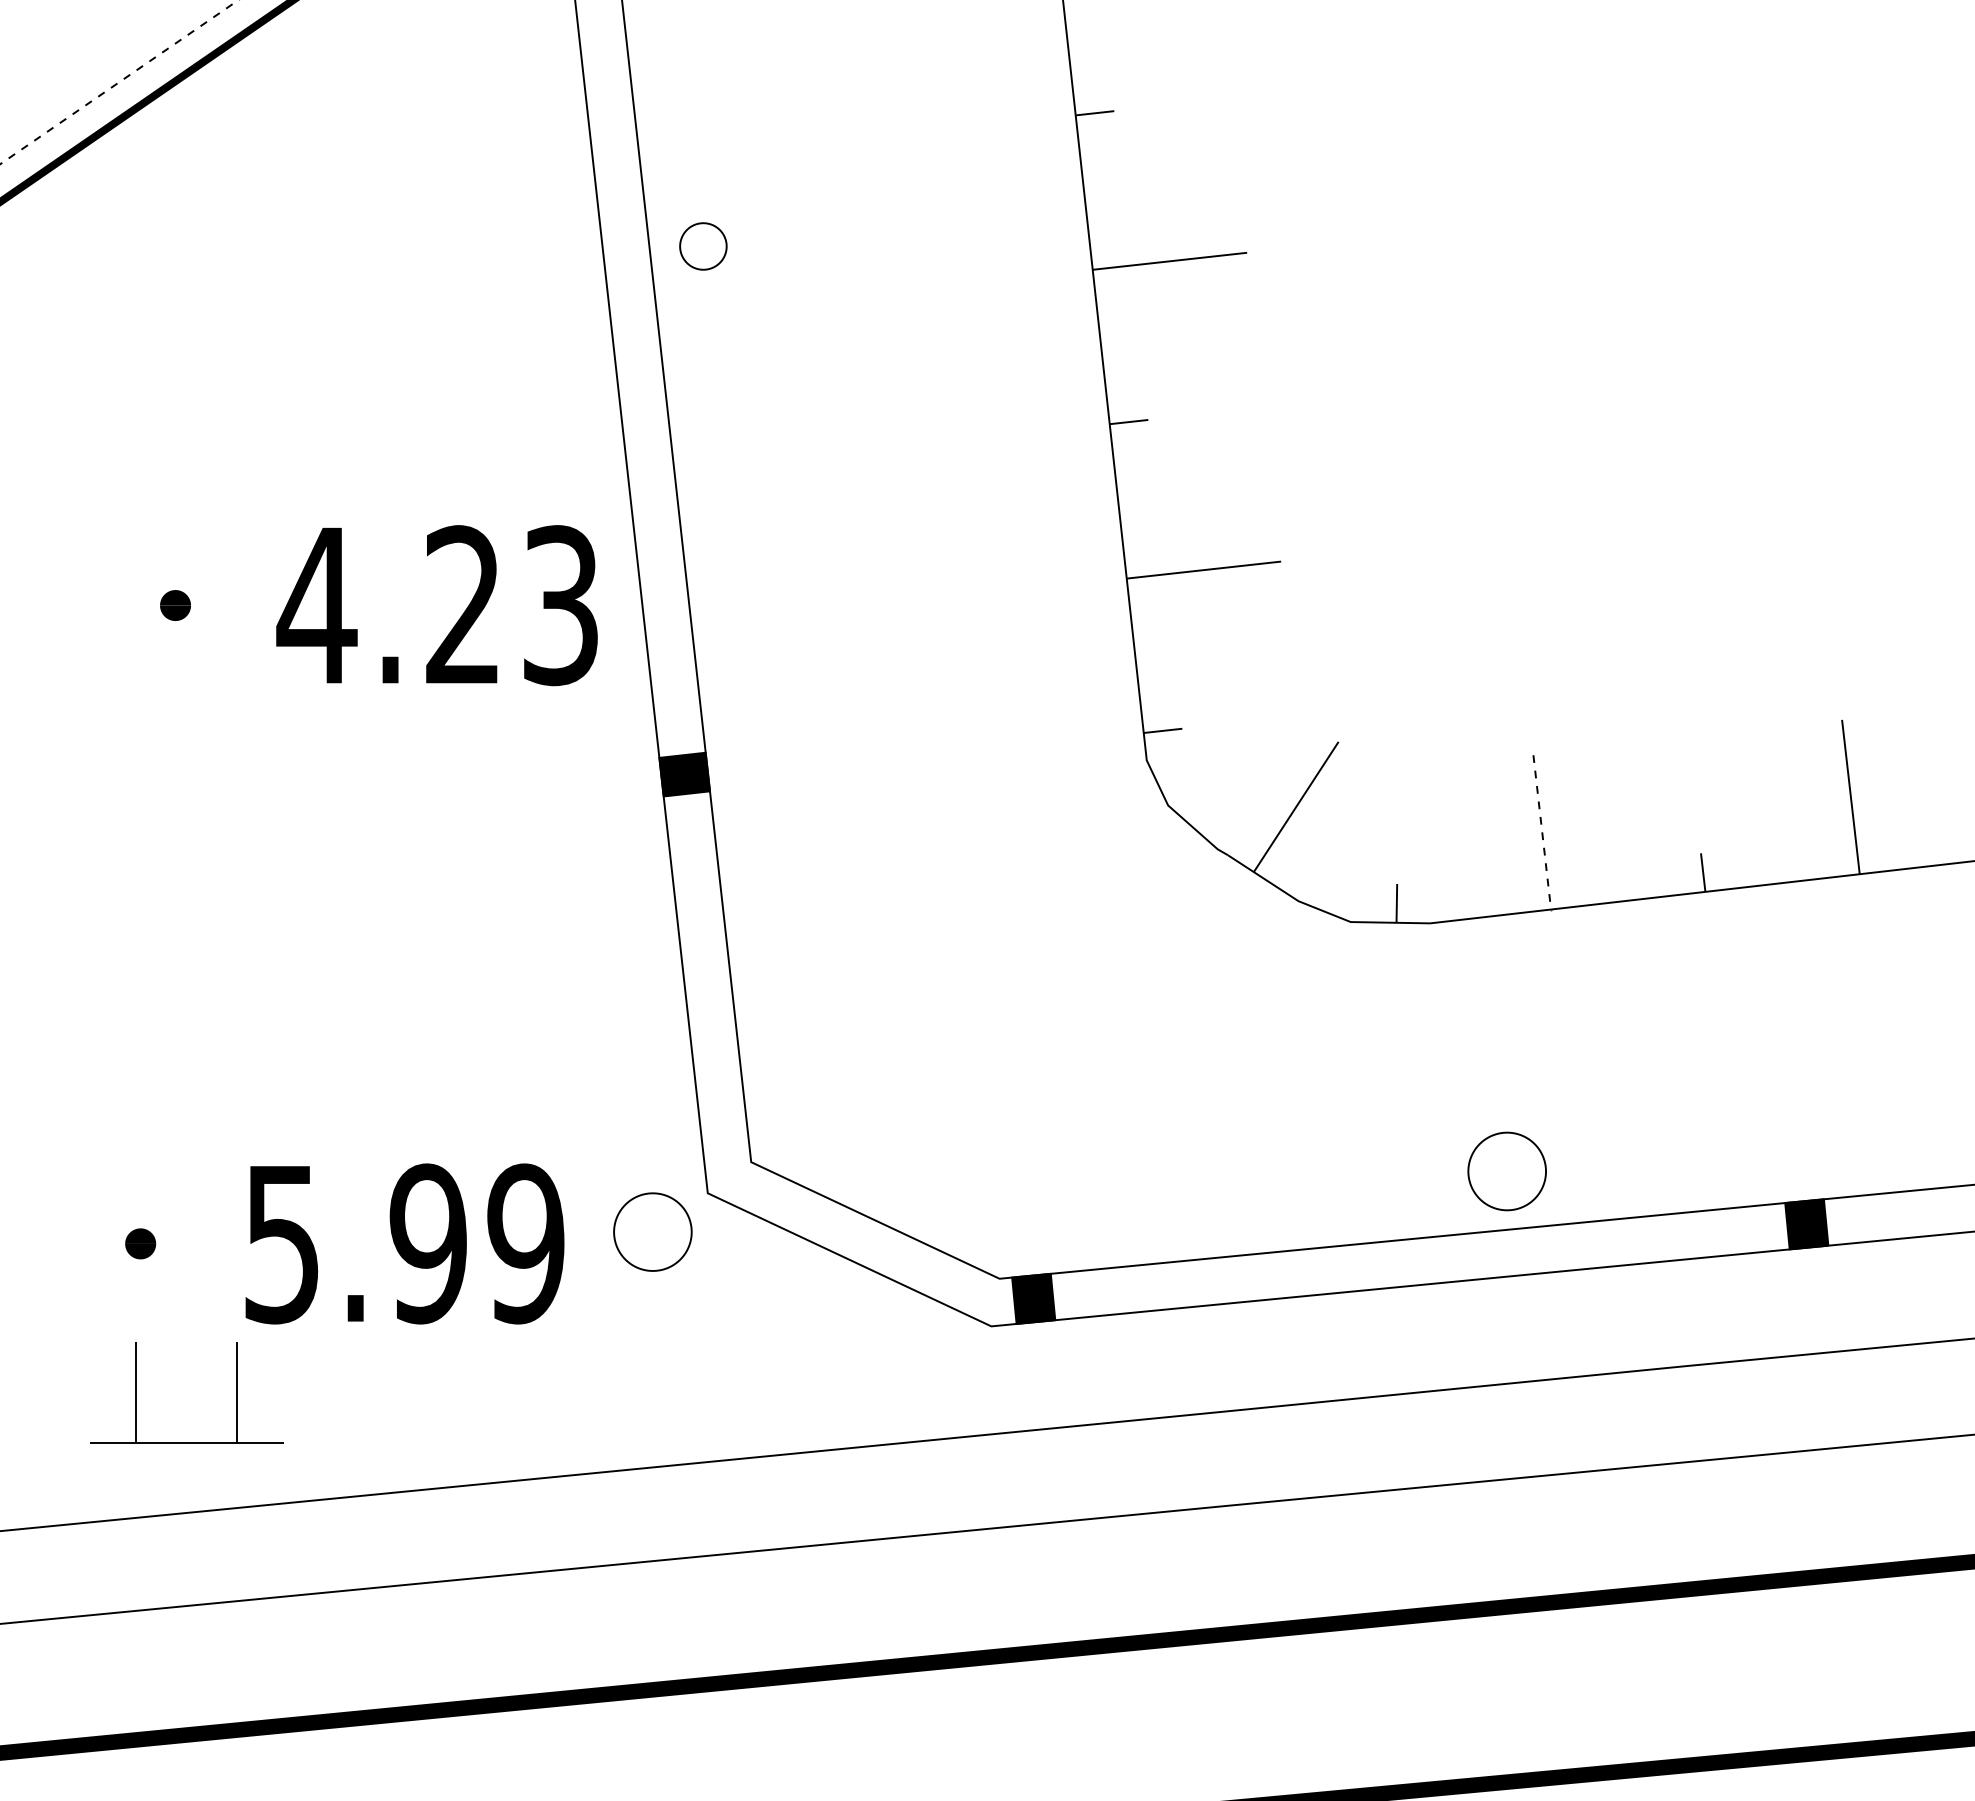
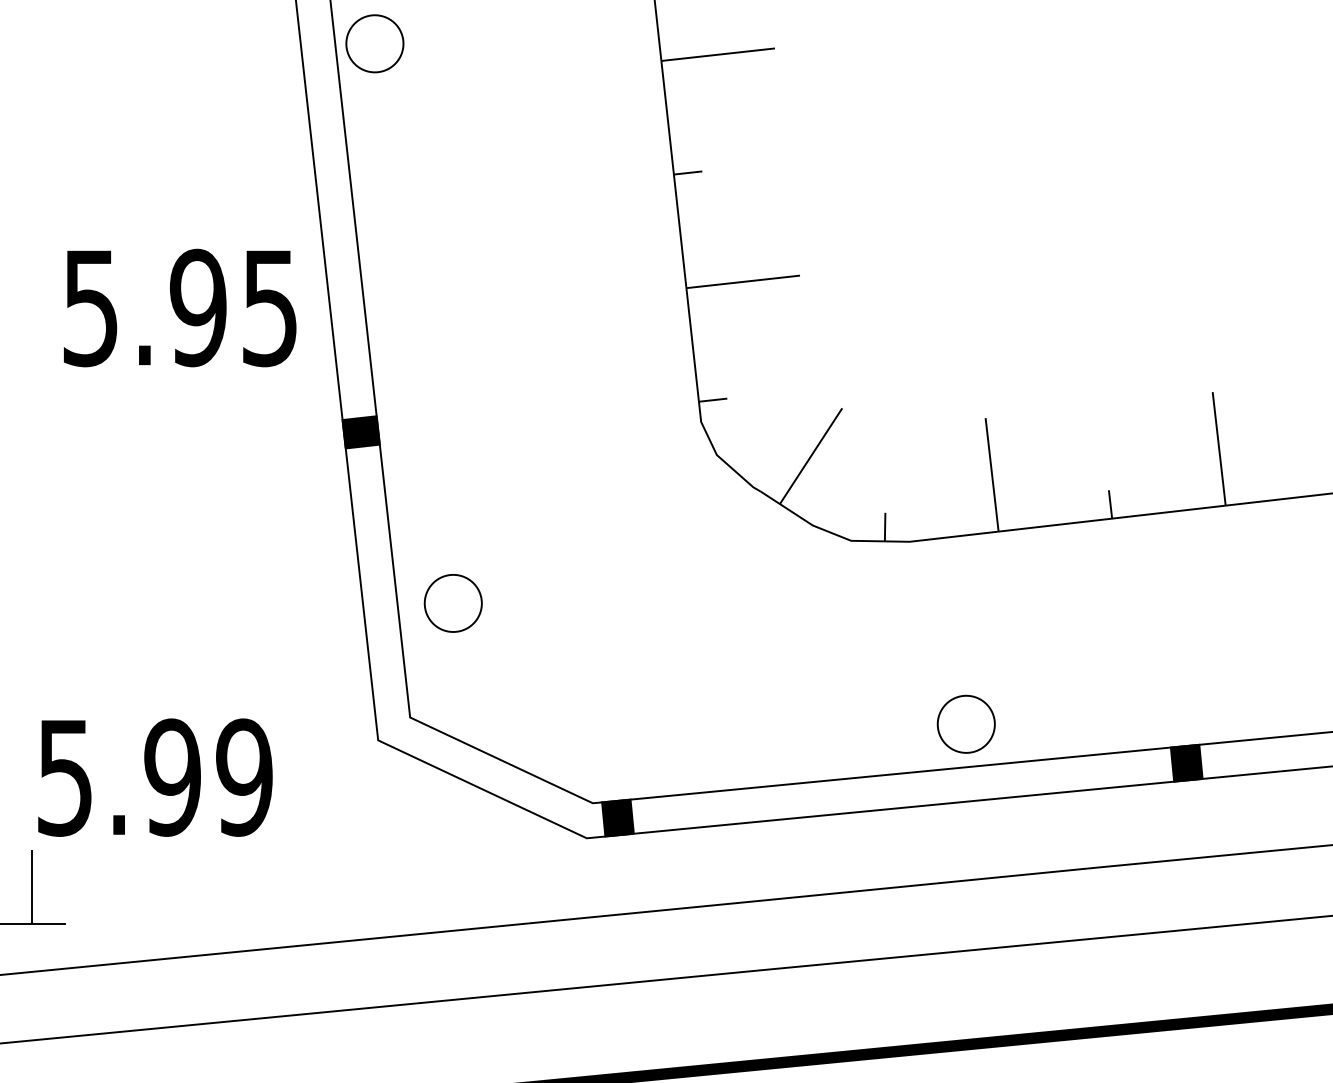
part: (703, 246) -> (375, 43), size x1.67
text: (436, 605) -> (178, 307), 4.23 -> 5.95
line: (1542, 832) -> (992, 474), dashed -> solid
part: (652, 1231) -> (453, 602), moved

